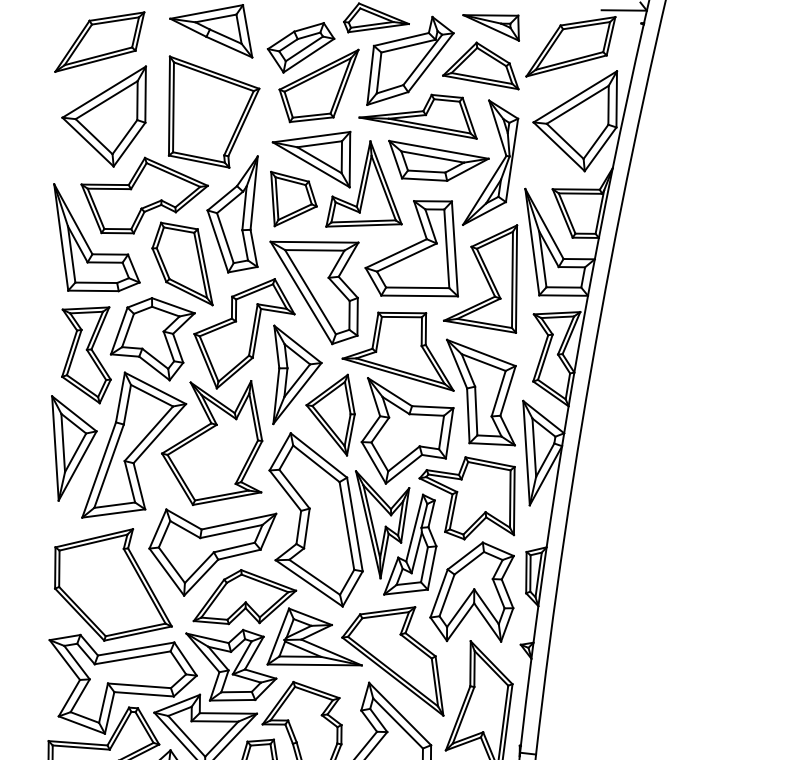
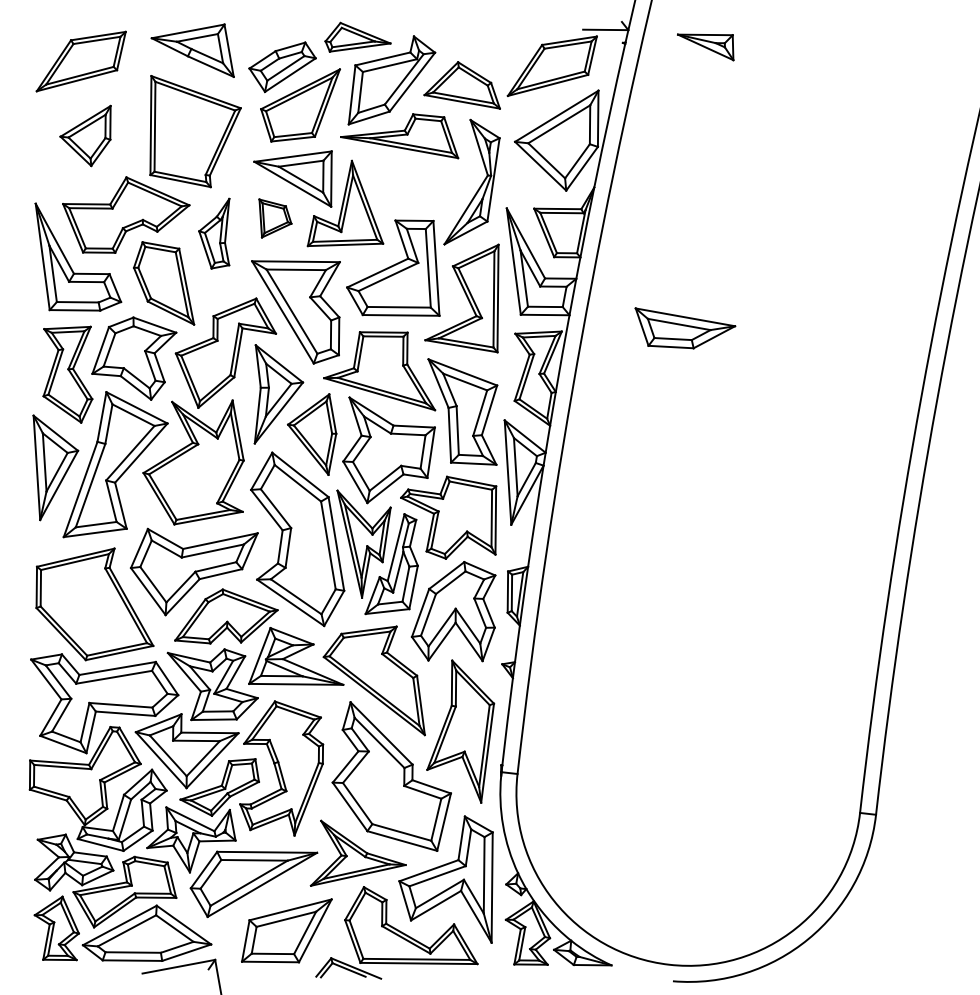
part: (491, 28) -> (705, 47), moved
part: (104, 116) -> (85, 135), size x0.6
part: (439, 161) -> (685, 328), moved
part: (294, 199) -> (275, 218), size x0.7
part: (233, 214) -> (214, 233), size x0.6

